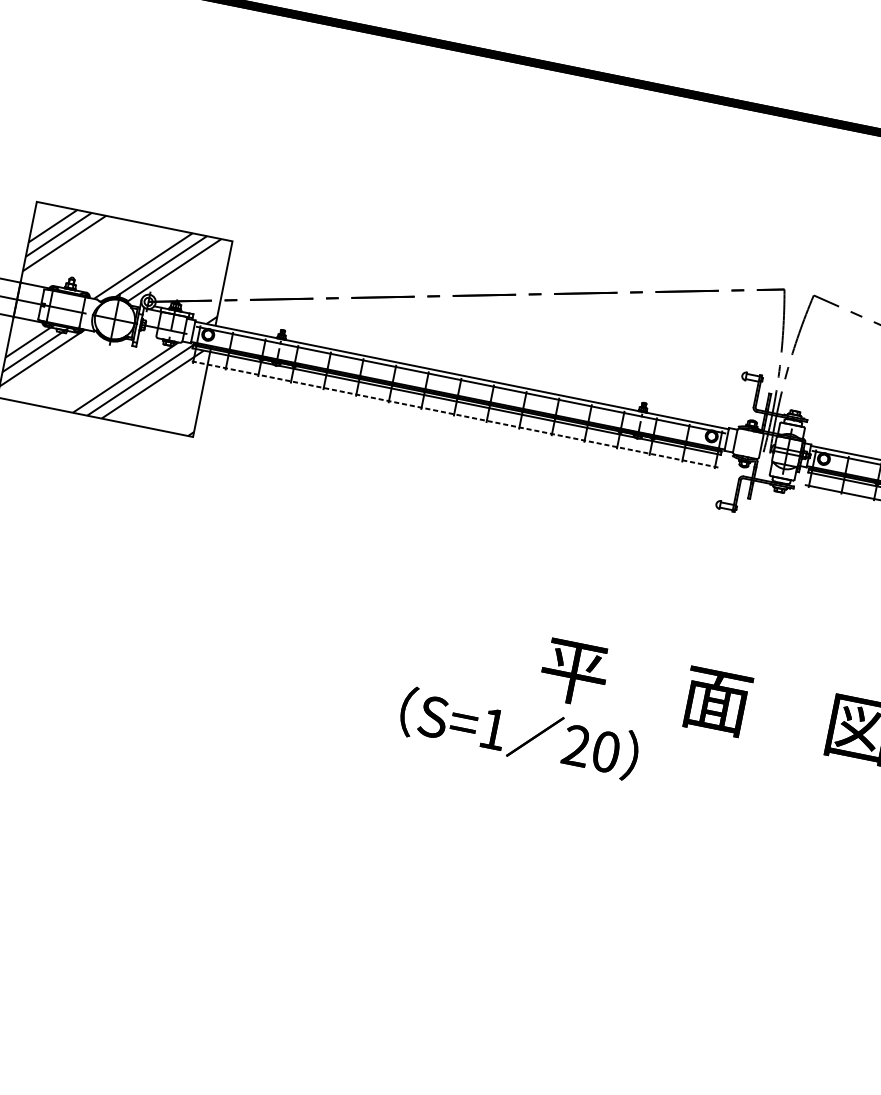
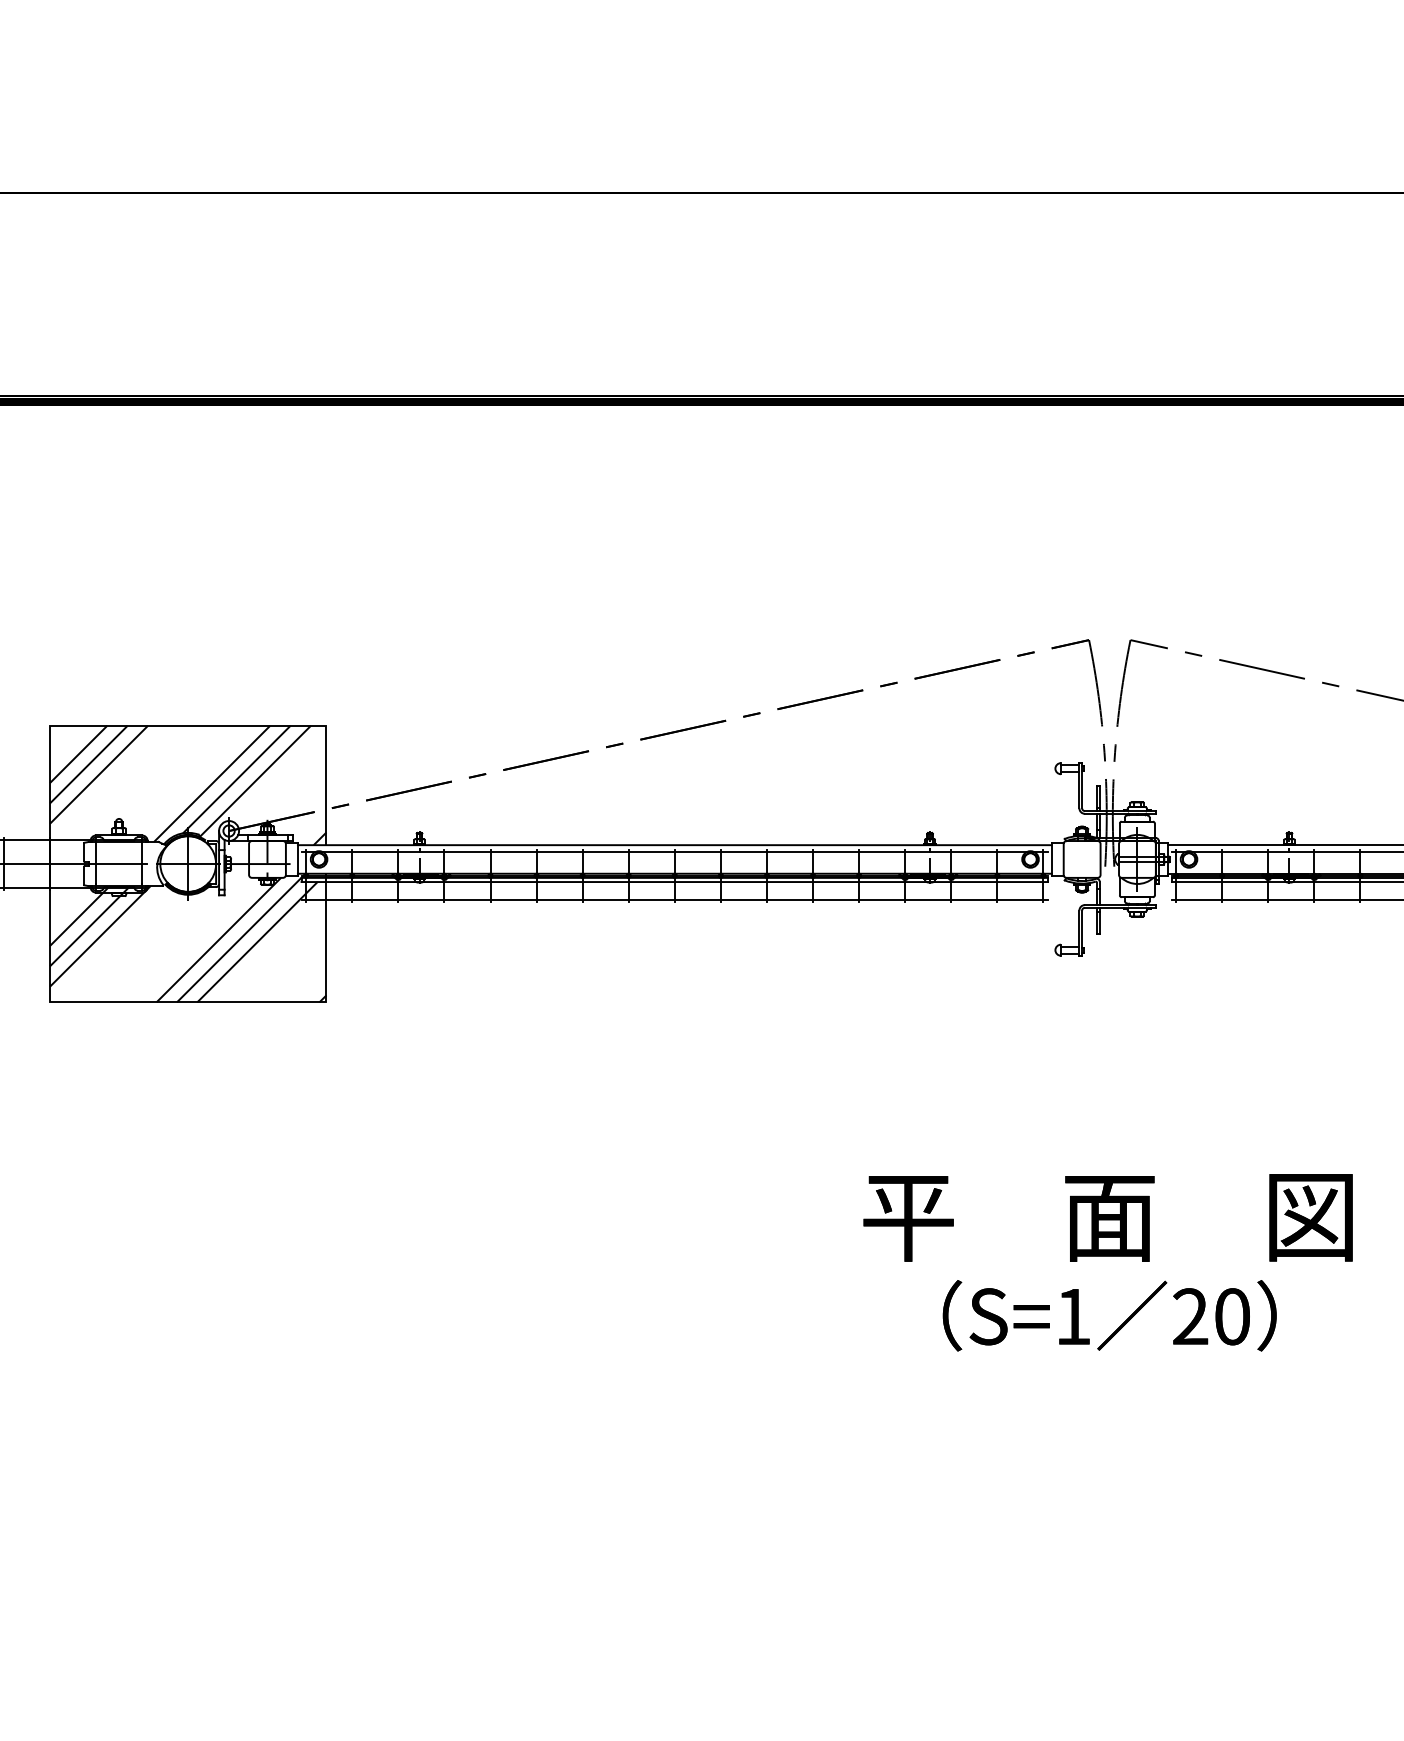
line: (454, 413) -> (674, 899), dashed -> solid
text: (519, 733) -> (1109, 1315), moved

